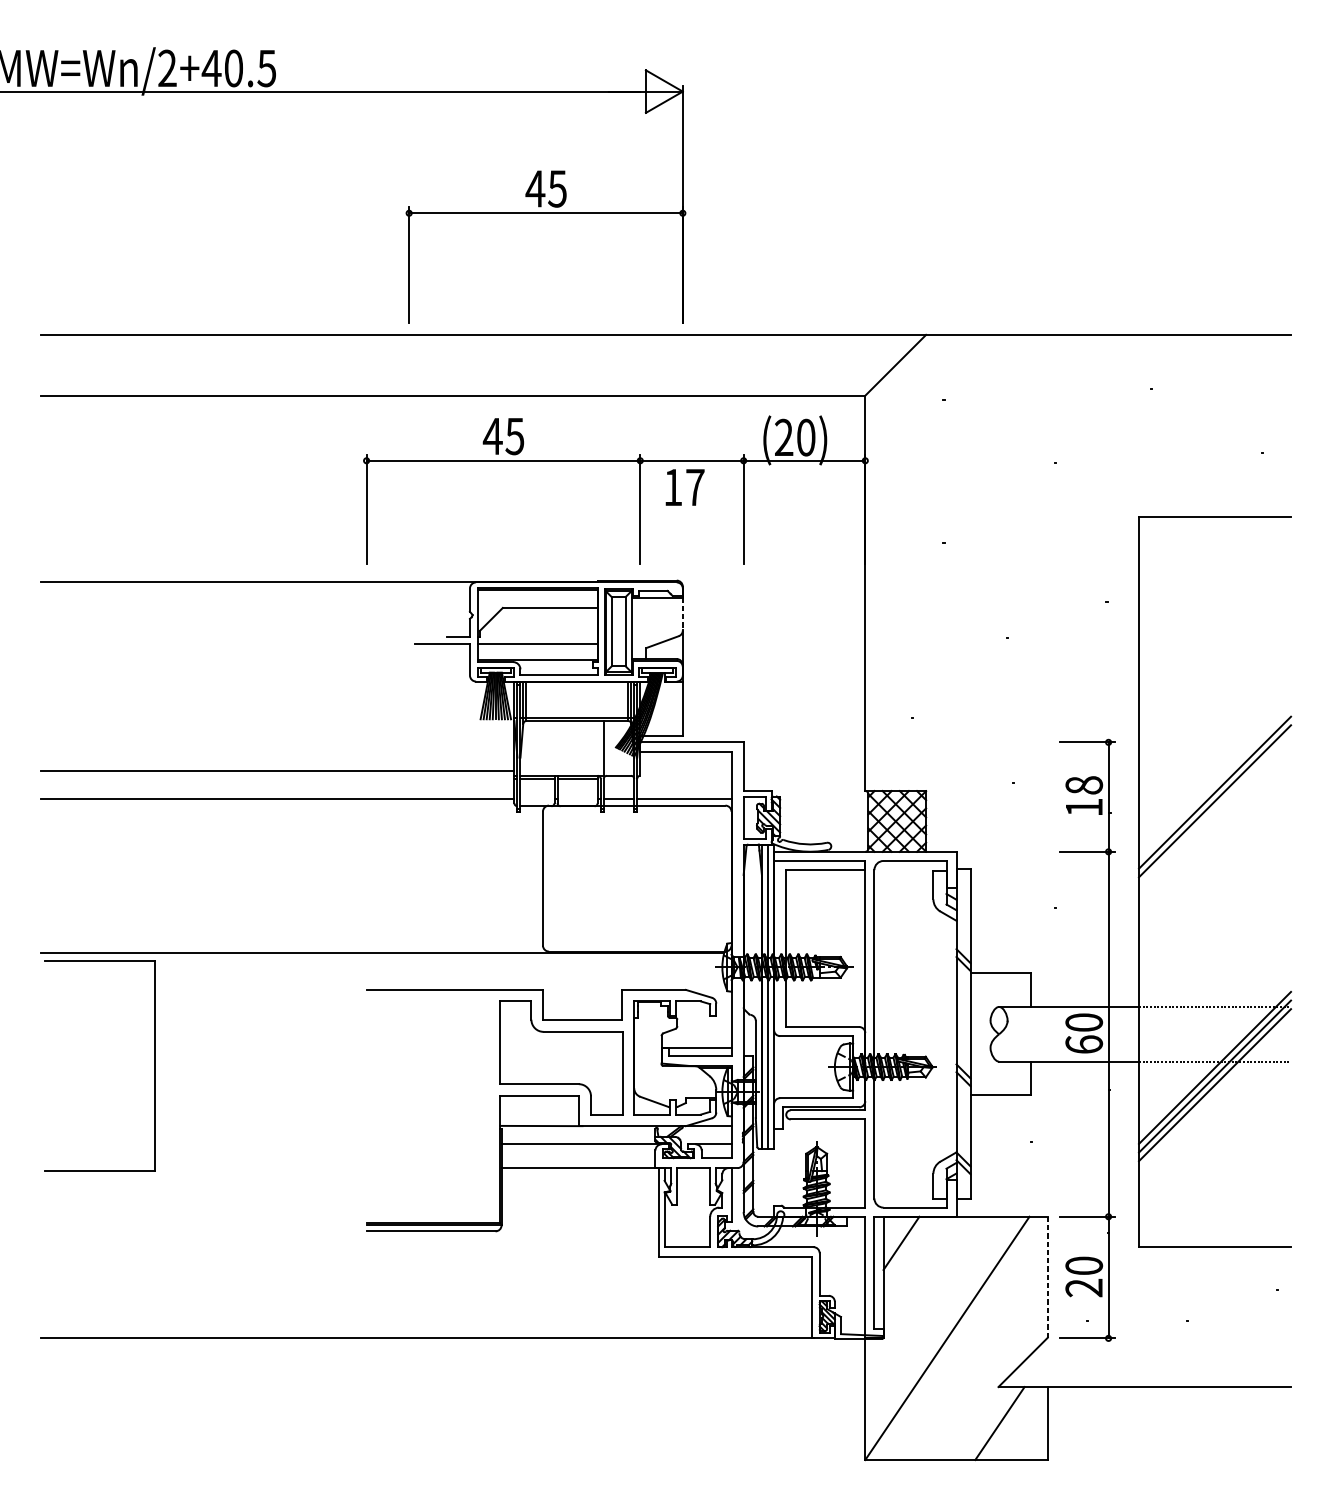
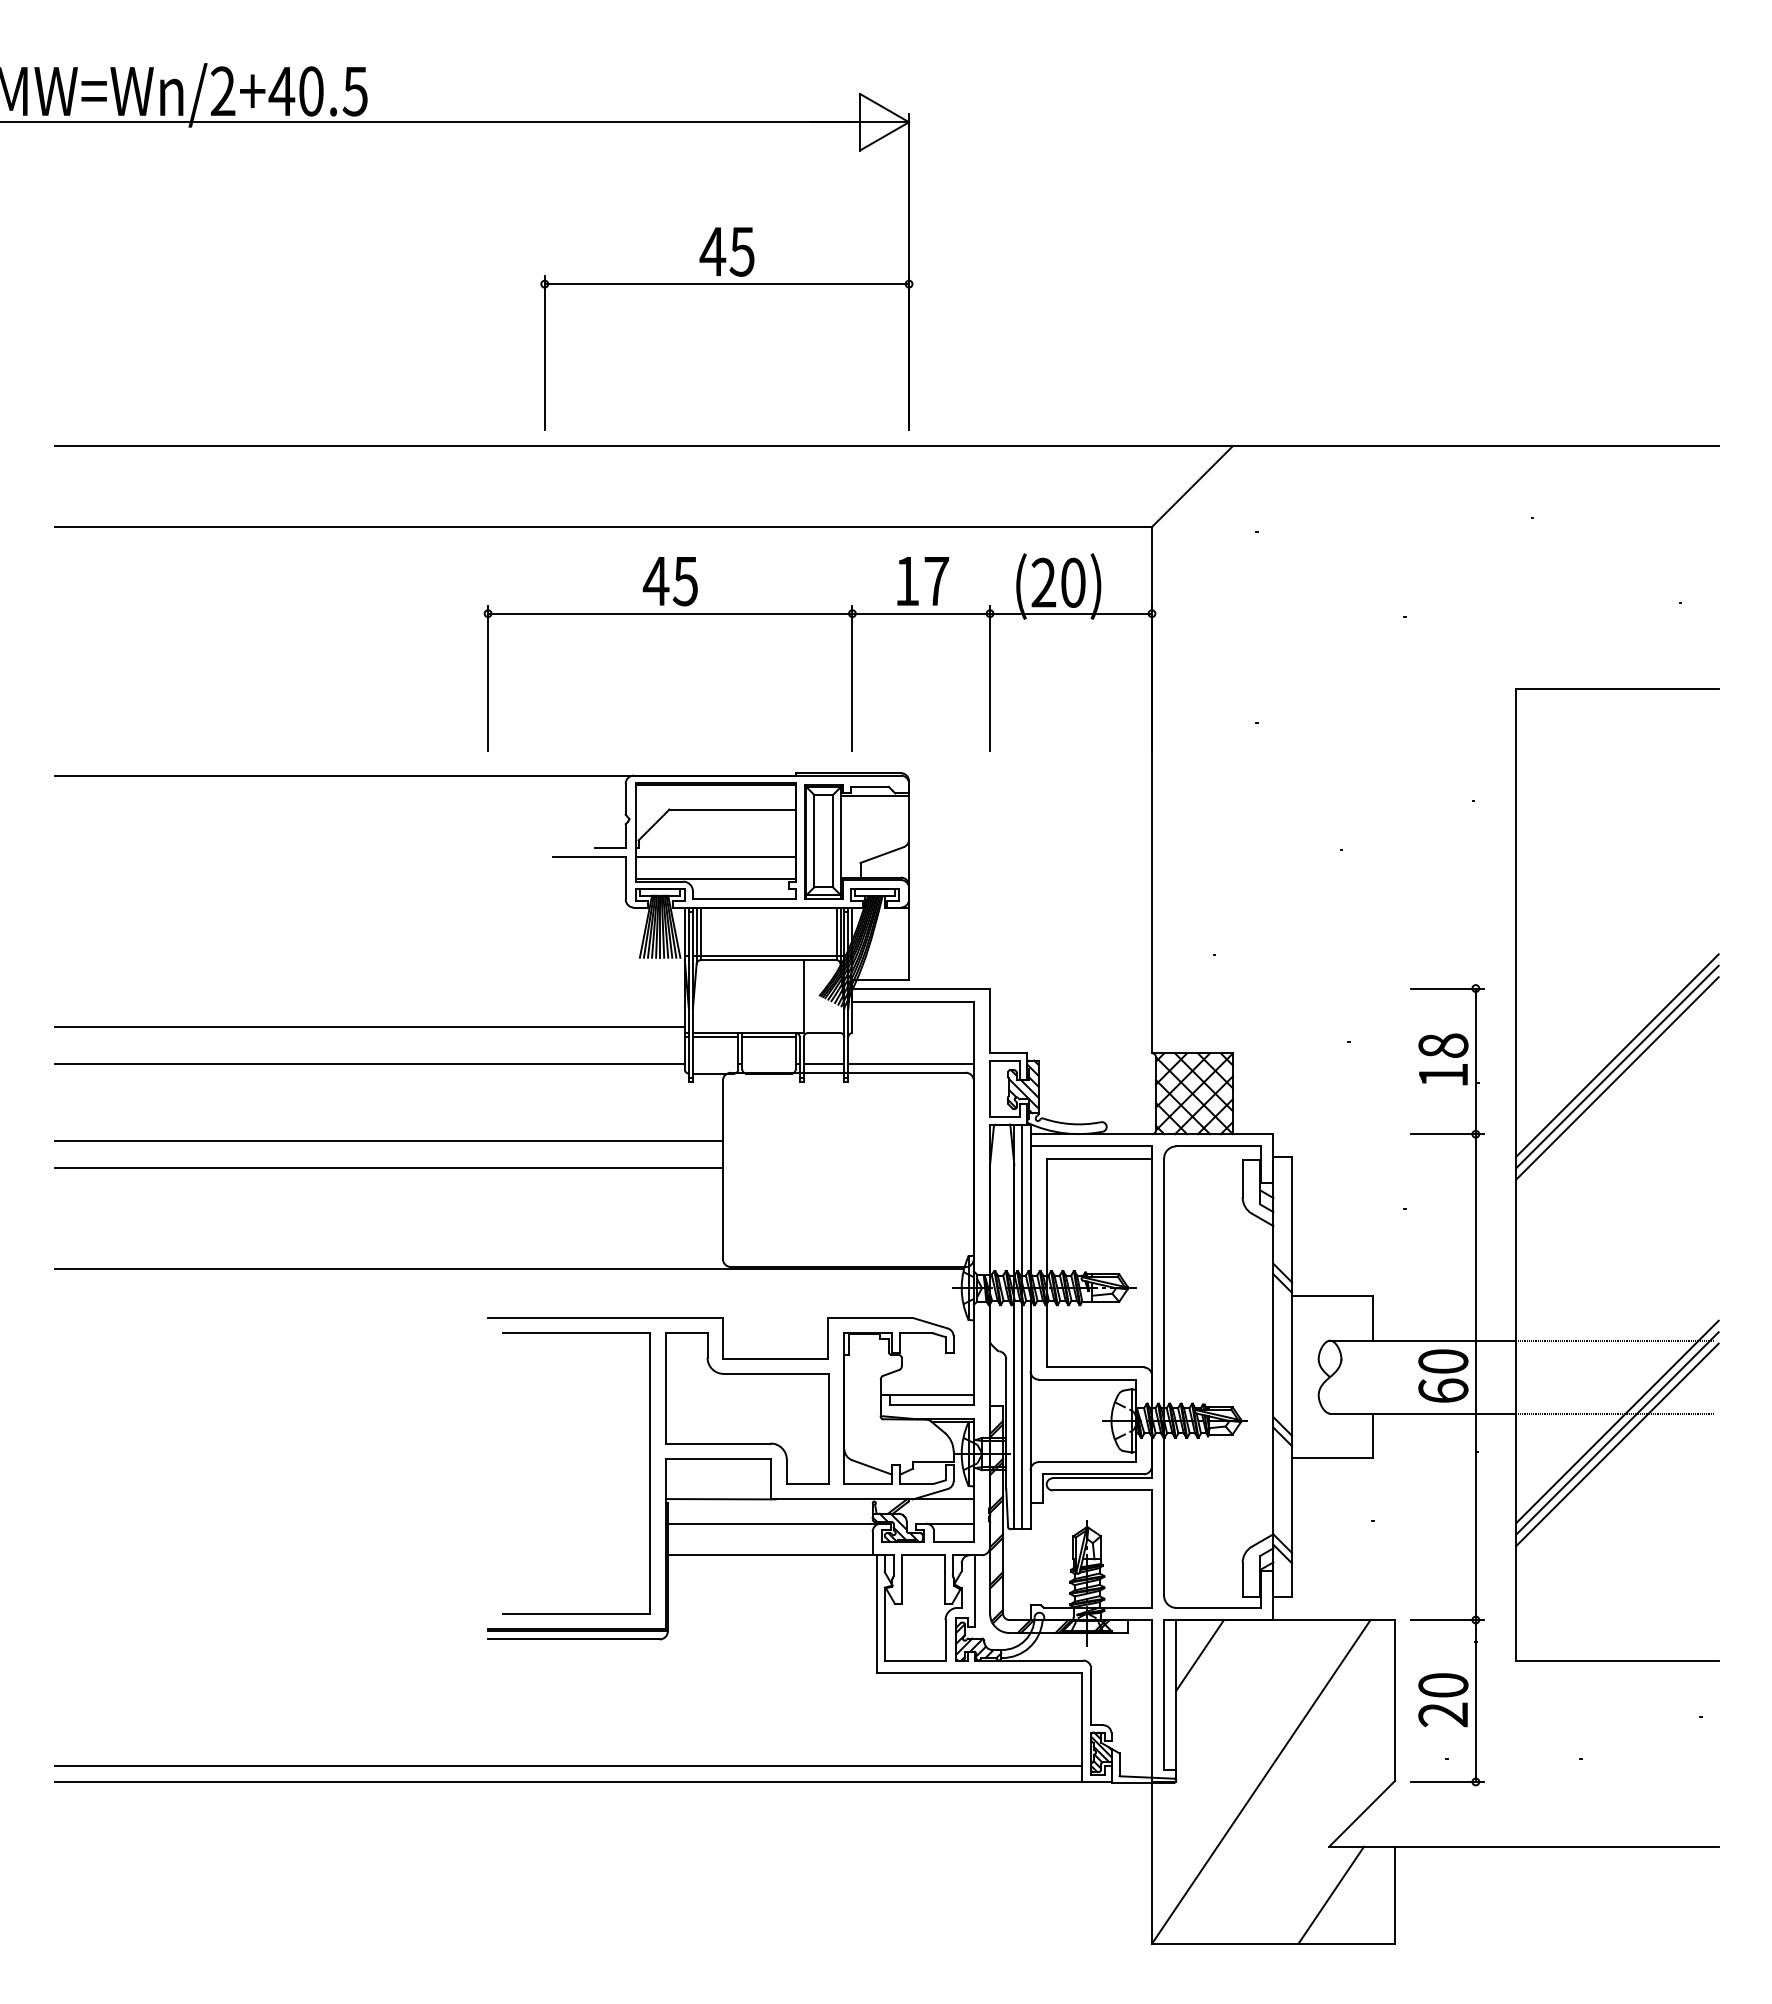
text: (684, 487) -> (922, 581), moved
line: (683, 613) -> (909, 817), dashed -> solid
line: (1215, 809) -> (1617, 1078), added
line: (291, 856) -> (388, 1140), added
line: (291, 877) -> (388, 1168), added
part: (155, 1066) -> (649, 1473), moved
line: (1047, 1277) -> (1394, 1700), dashed -> solid
line: (426, 1326) -> (567, 1765), added

